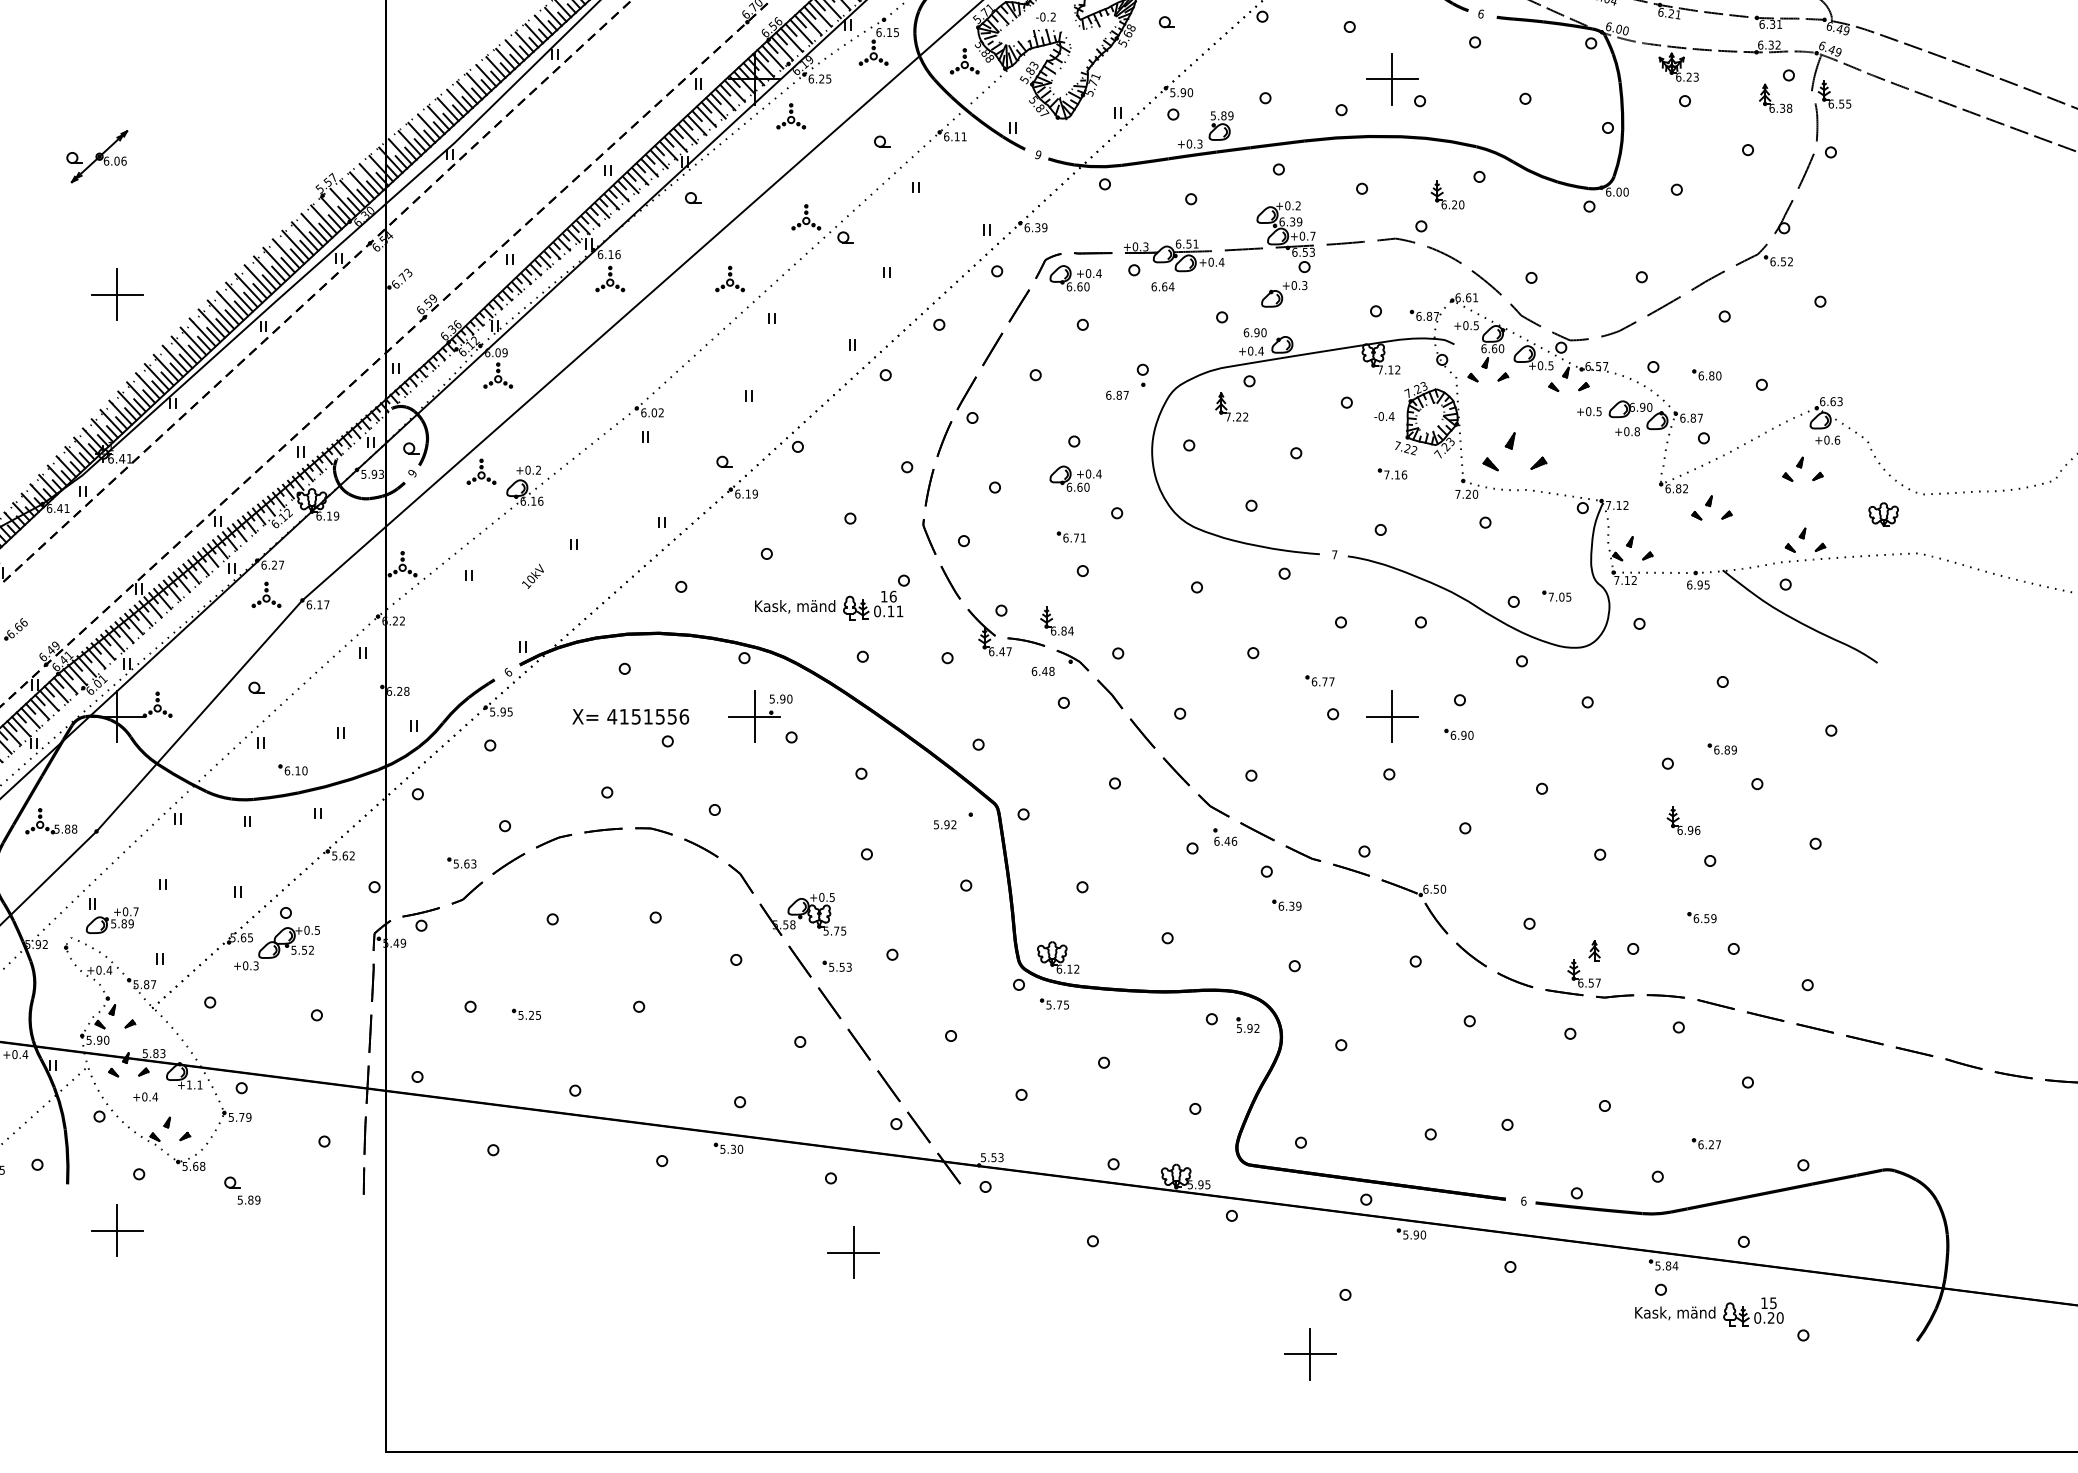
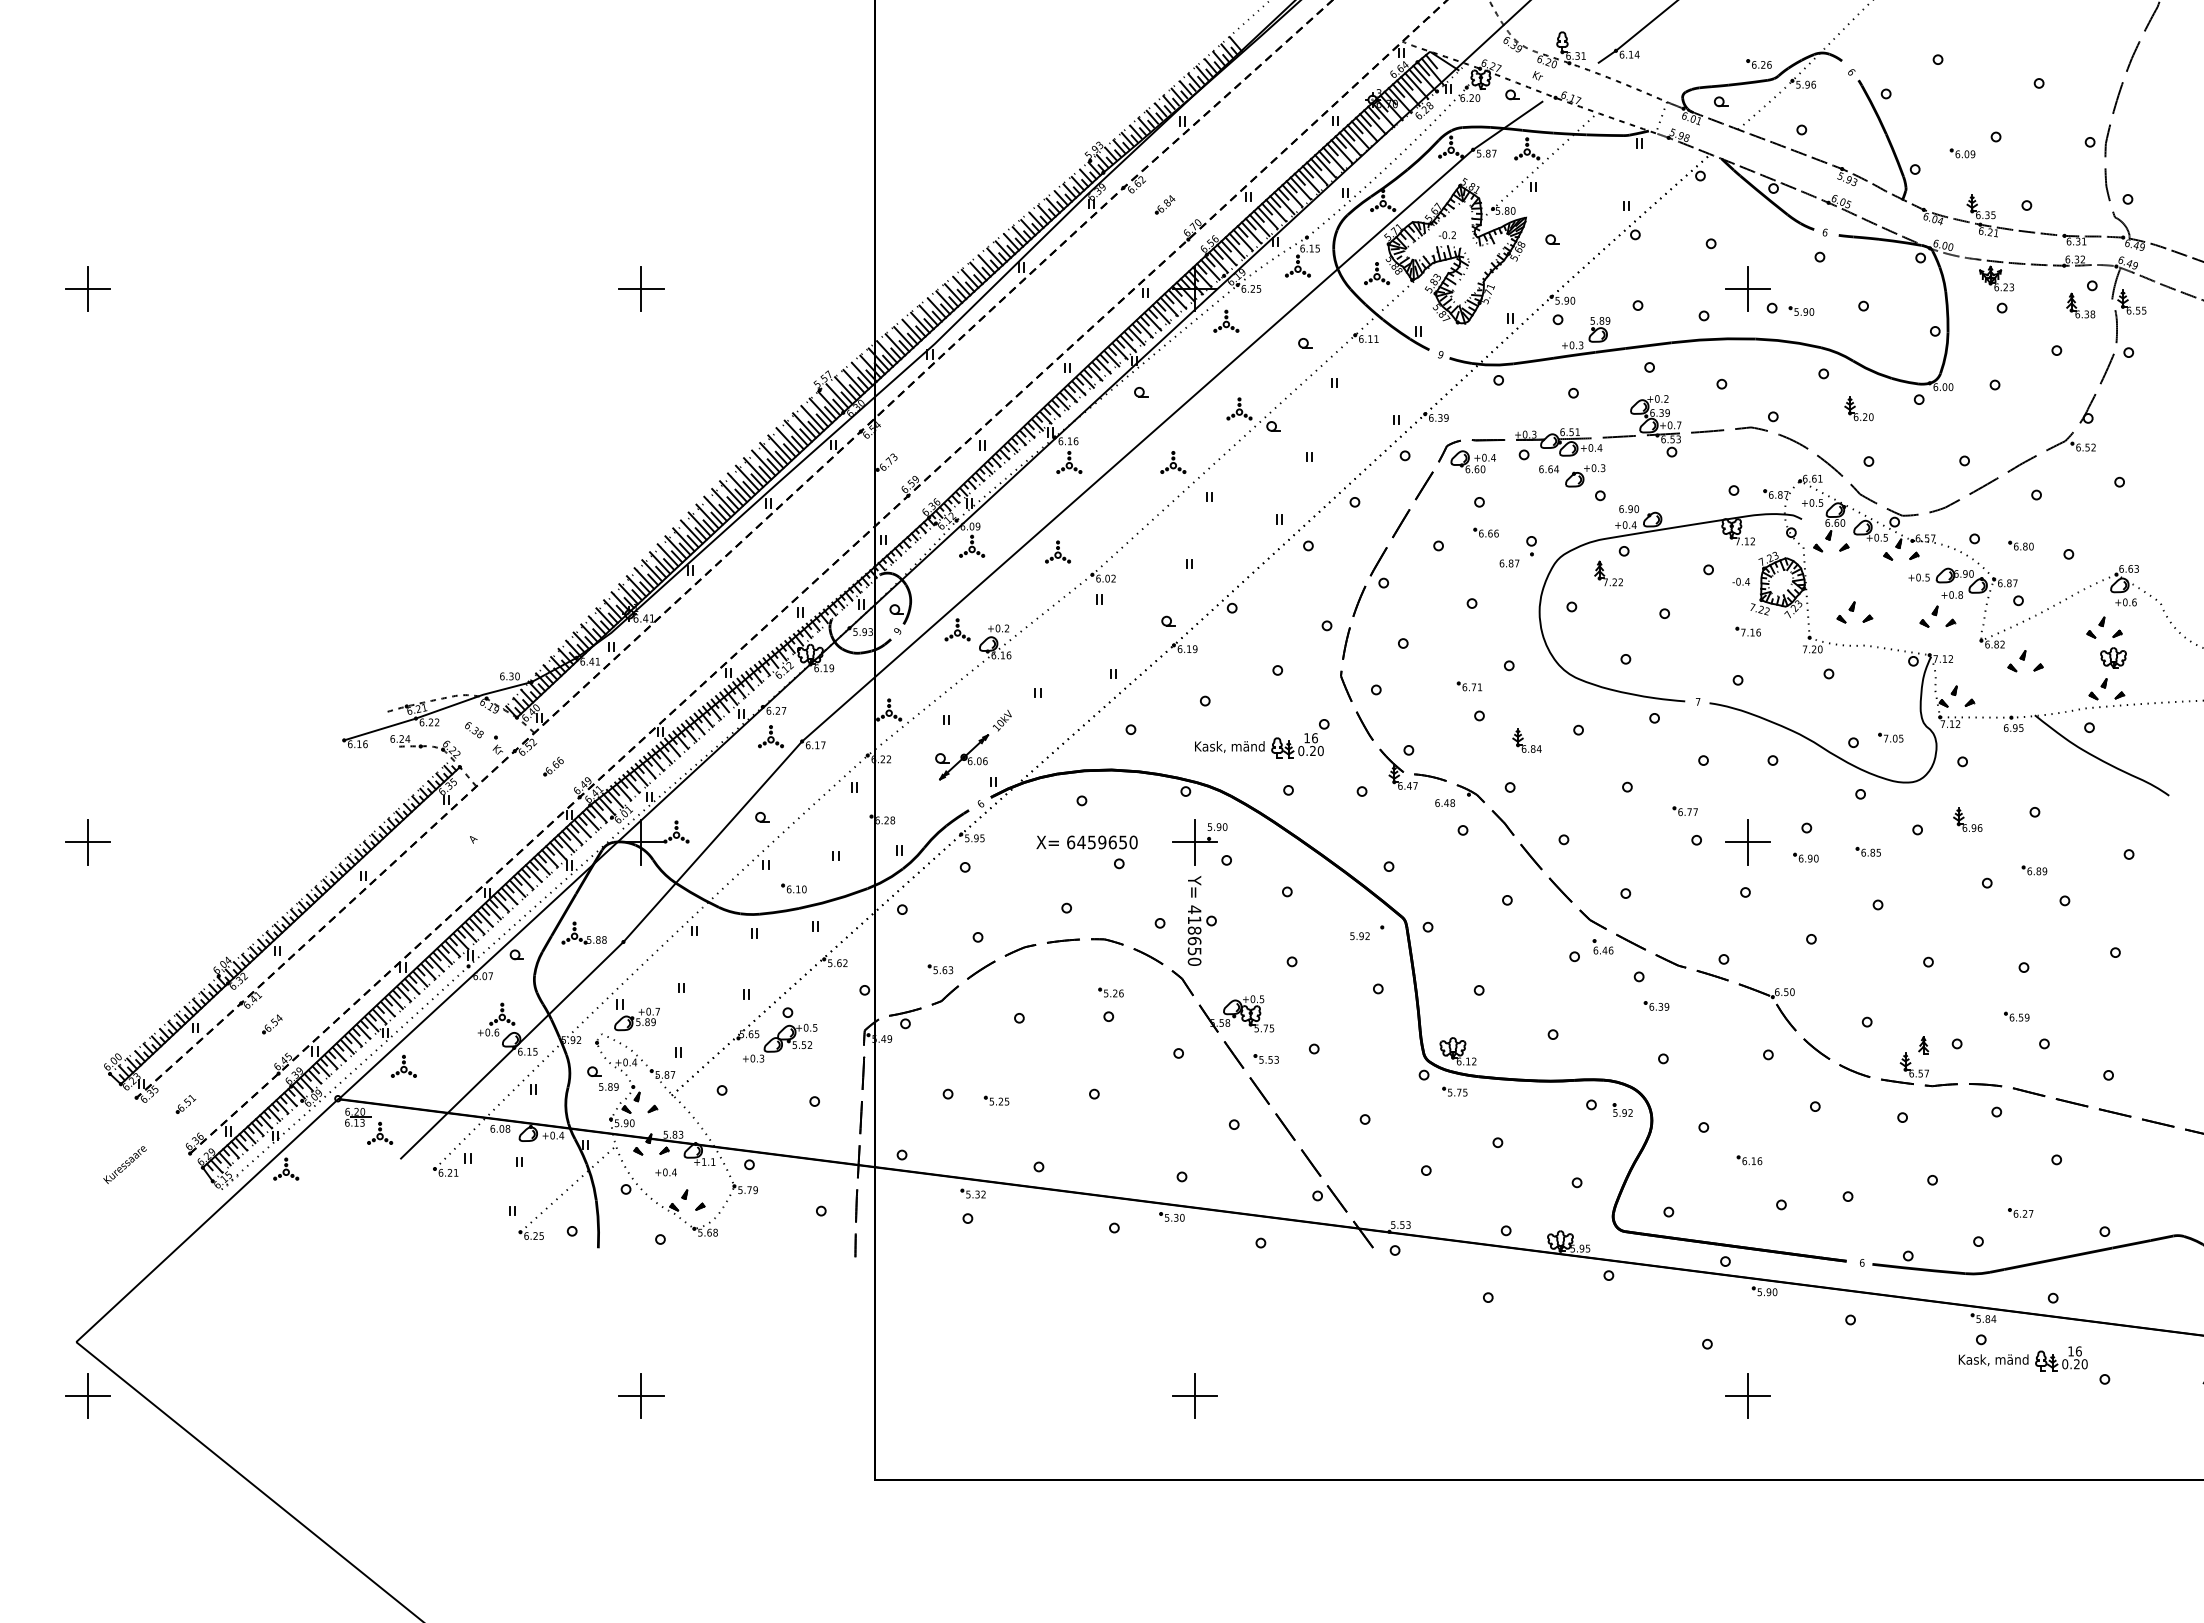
part: (1453, 103) -> (1801, 310), added
part: (97, 156) -> (962, 757), moved
part: (1446, 194) -> (1858, 408), moved
part: (117, 293) -> (641, 288), moved
part: (1284, 293) -> (1585, 475), moved
part: (1089, 359) -> (1485, 532), added
part: (597, 381) -> (1058, 551), added
part: (1514, 451) -> (1854, 612), size x0.62
part: (1610, 456) -> (1937, 616), added
part: (1074, 478) -> (1472, 635), removed
part: (1883, 514) -> (2113, 657), moved
text: (895, 610) -> (1316, 750), 0.11 -> 0.20
part: (1056, 621) -> (1526, 740), moved
text: (647, 716) -> (1101, 842), 4151556 -> 6459650
part: (1529, 727) -> (1867, 851), added
part: (762, 806) -> (1201, 920), added
part: (1683, 820) -> (1967, 819), moved
part: (657, 889) -> (1110, 992), added
part: (1393, 1083) -> (1749, 1160), added
part: (498, 1121) -> (972, 1193), added
part: (241, 1190) -> (602, 1078), moved
part: (117, 1230) -> (641, 1395), moved
part: (853, 1252) -> (1194, 1395), moved
text: (1773, 1303) -> (2078, 1351), 15 -> 16
part: (1309, 1354) -> (1747, 1395), moved

